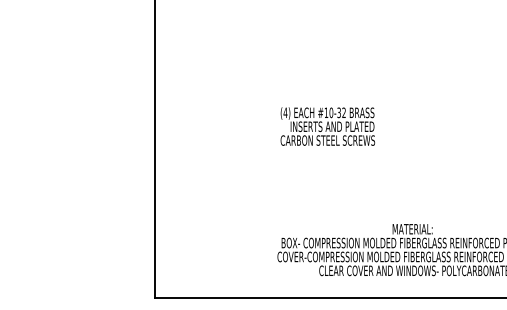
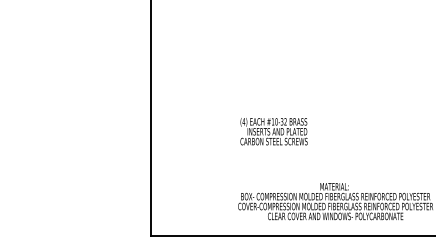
text: (327, 126) -> (273, 131), moved

